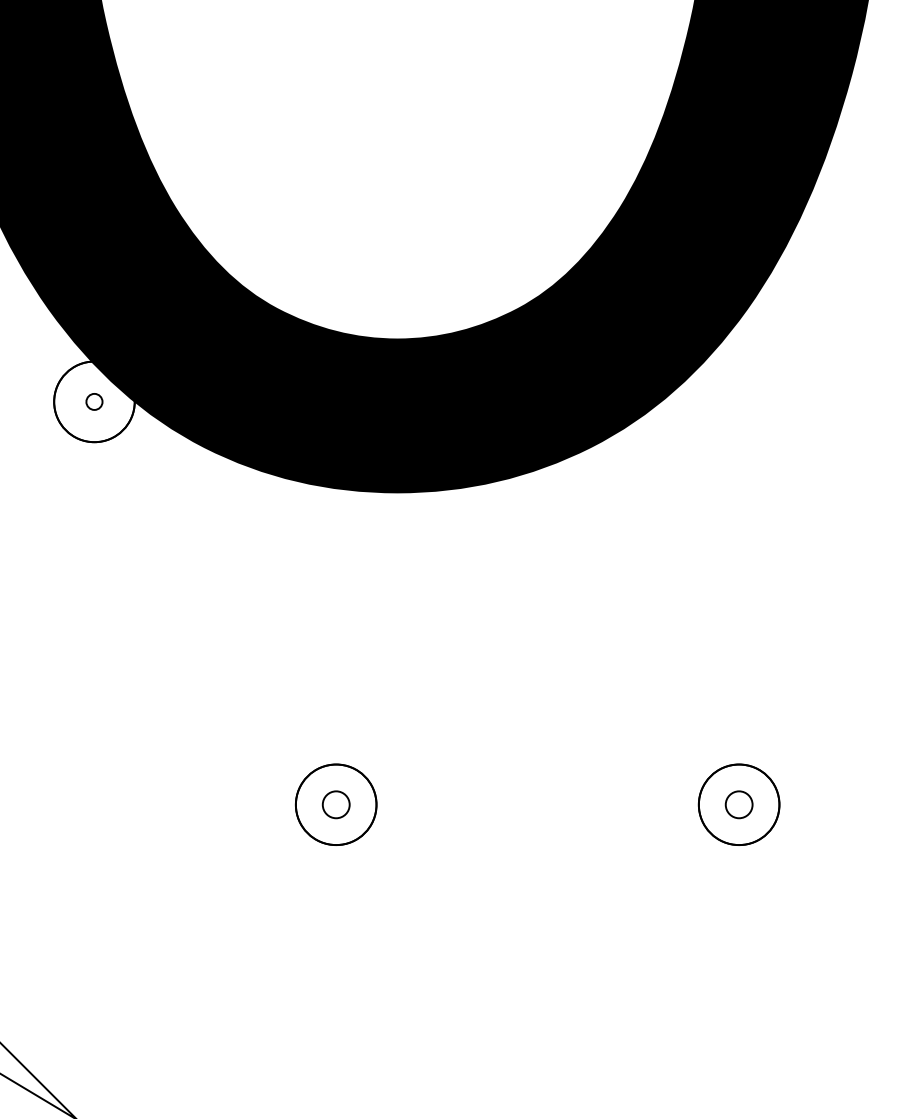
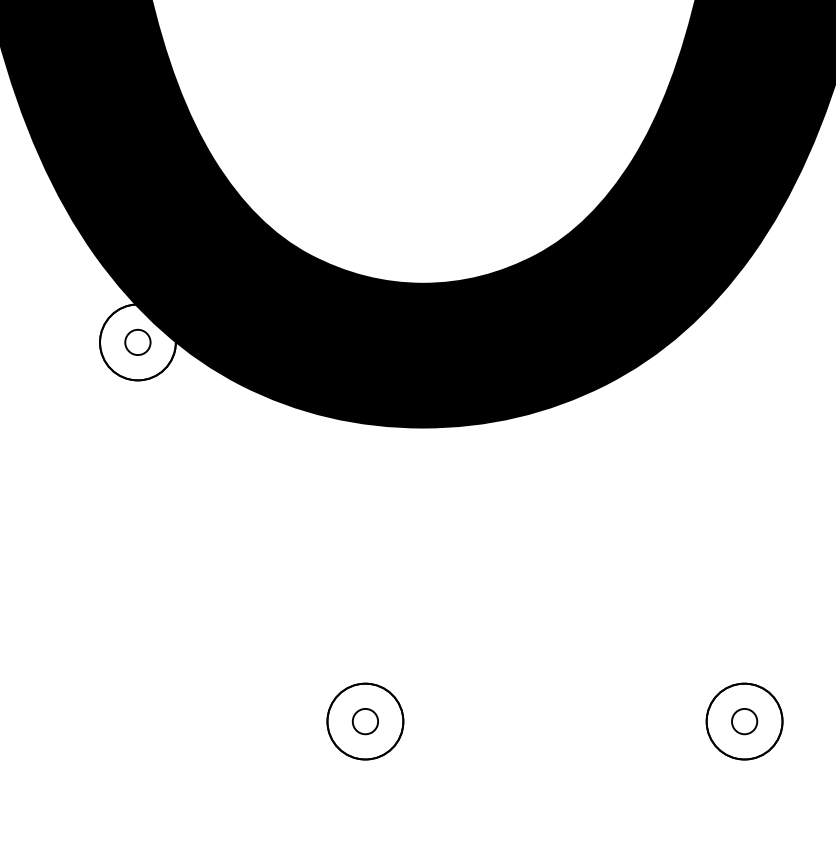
part: (94, 401) -> (137, 342), size x1.67

